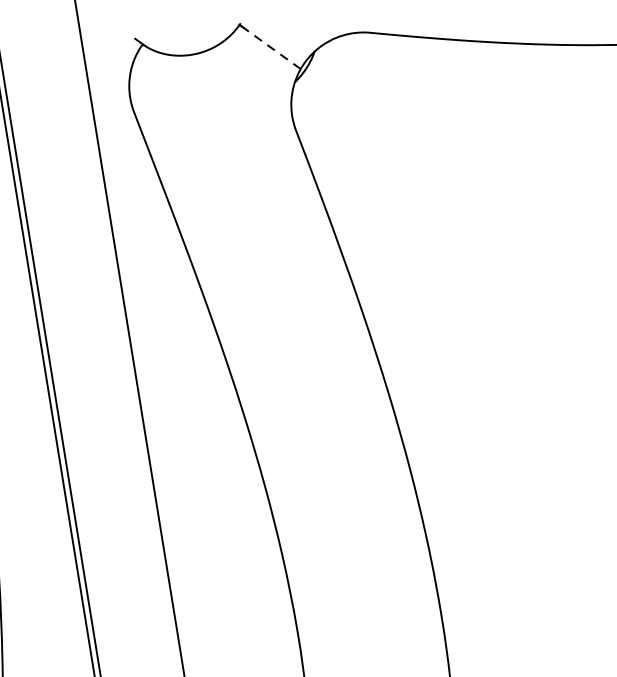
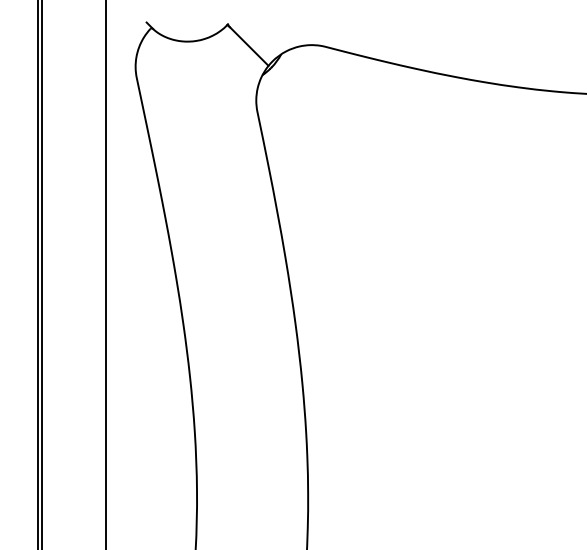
line: (270, 48) -> (248, 46), dashed -> solid

